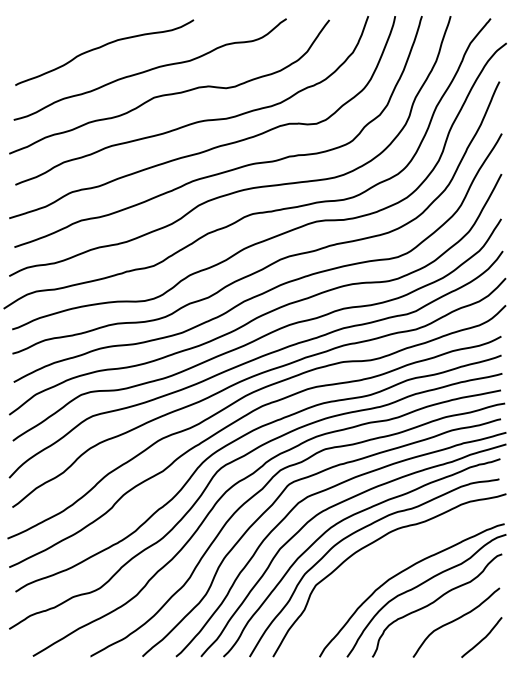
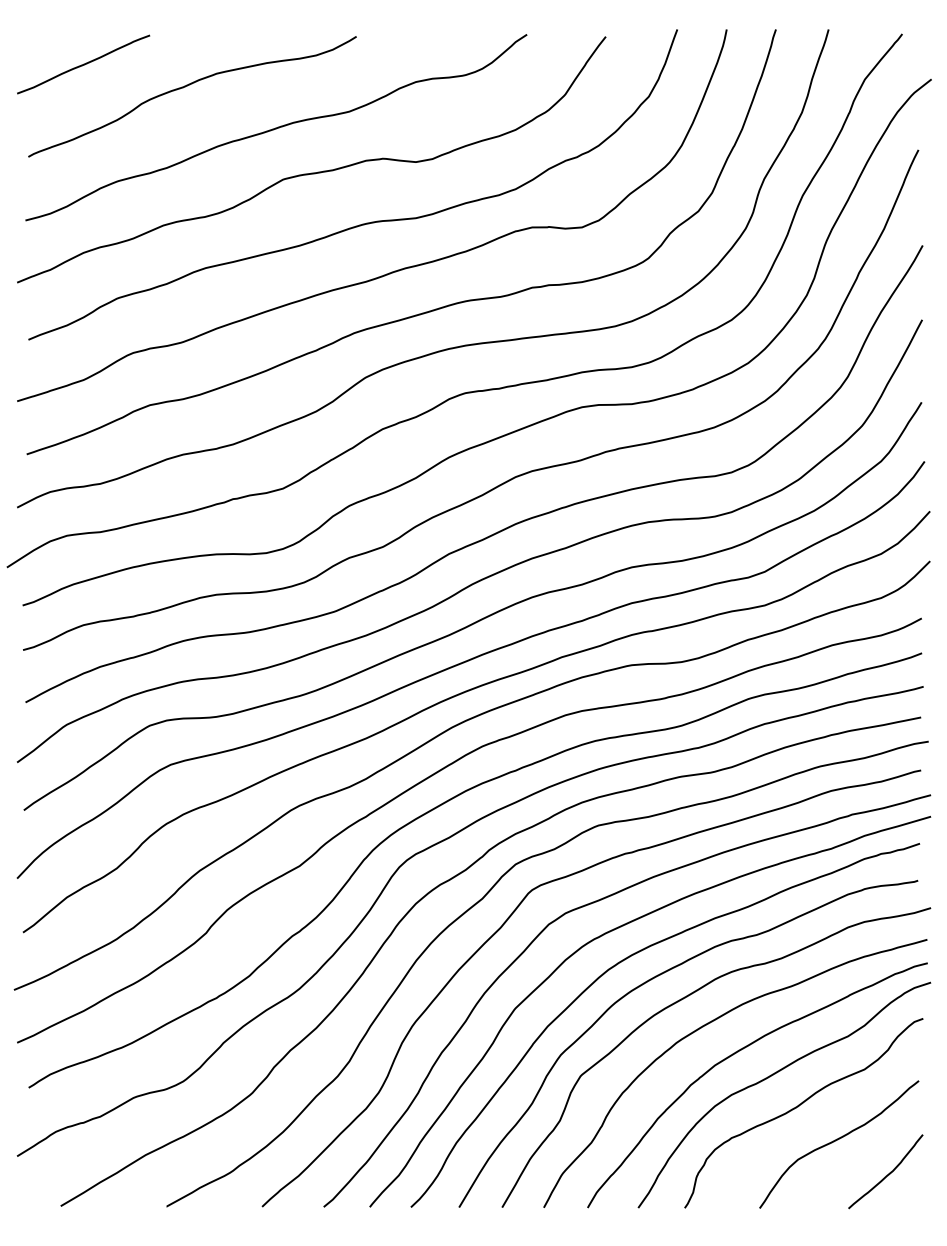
line: (45, 34) -> (83, 63), added
curve: (386, 557) -> (710, 1024), added

